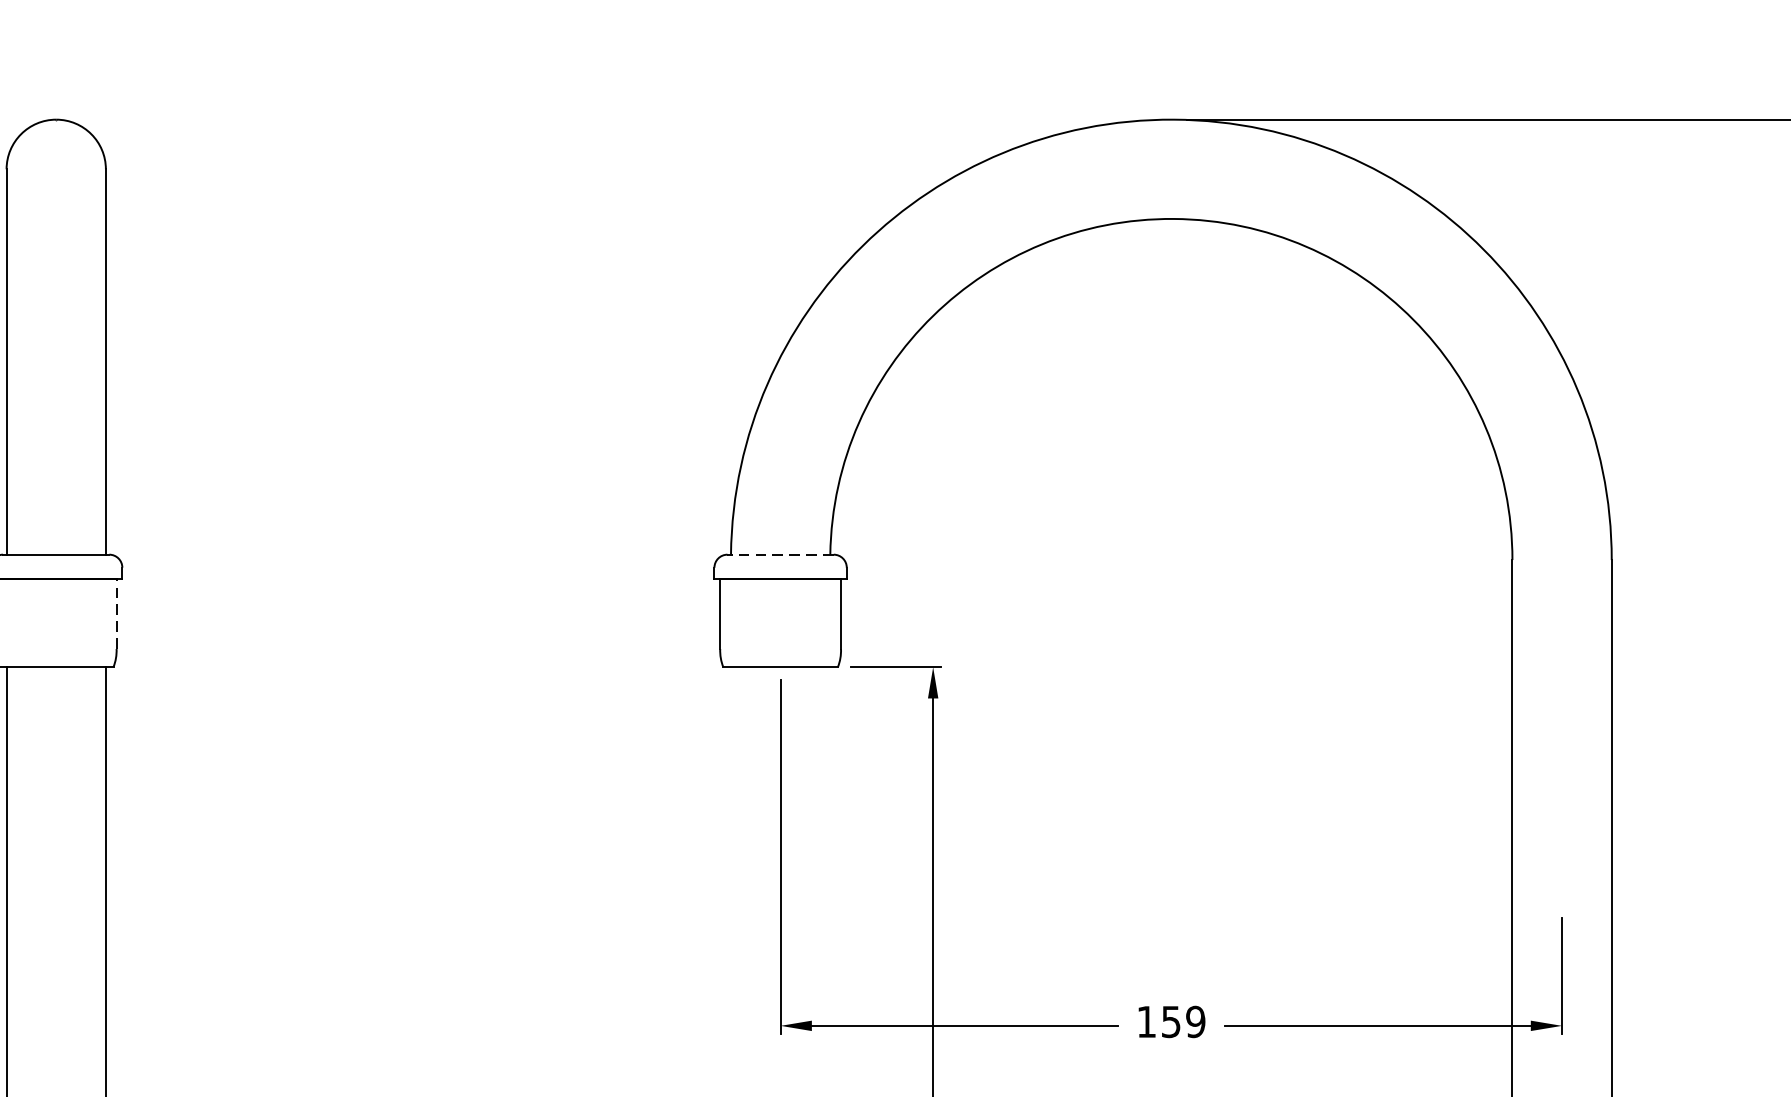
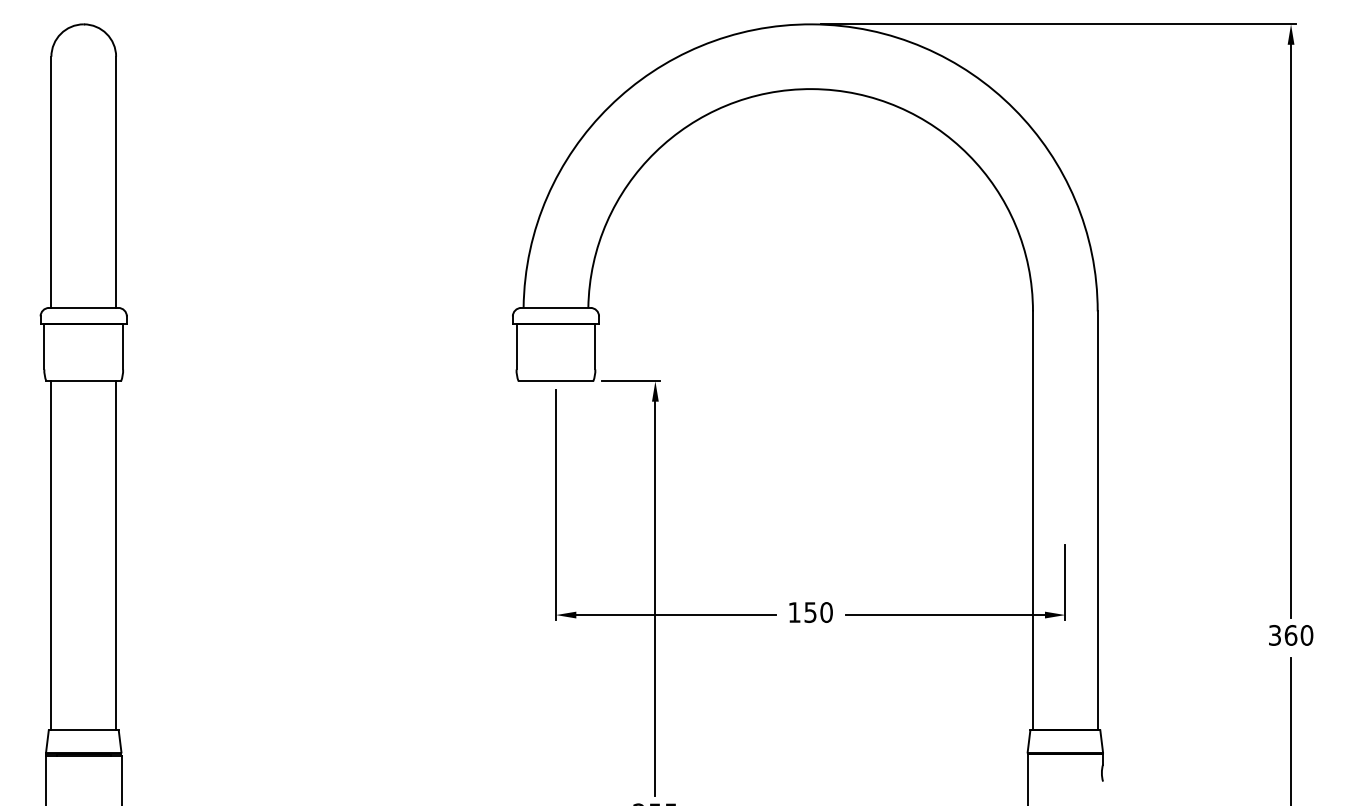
line: (779, 554) -> (555, 307), dashed -> solid
line: (117, 613) -> (123, 346), dashed -> solid
text: (1195, 1021) -> (826, 612), 159 -> 150

